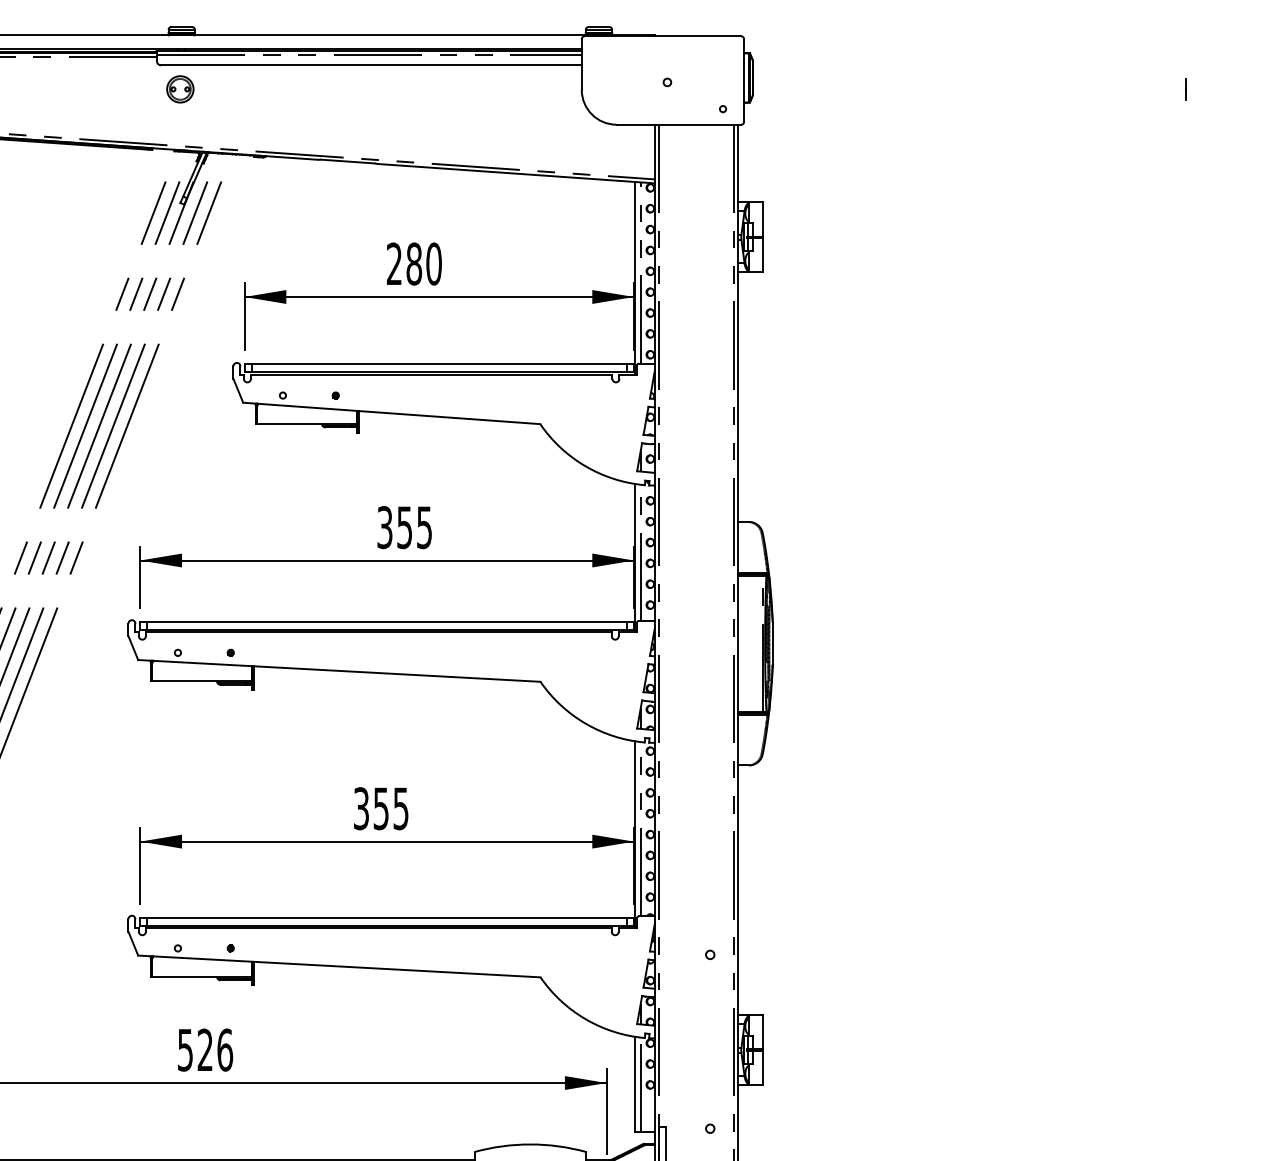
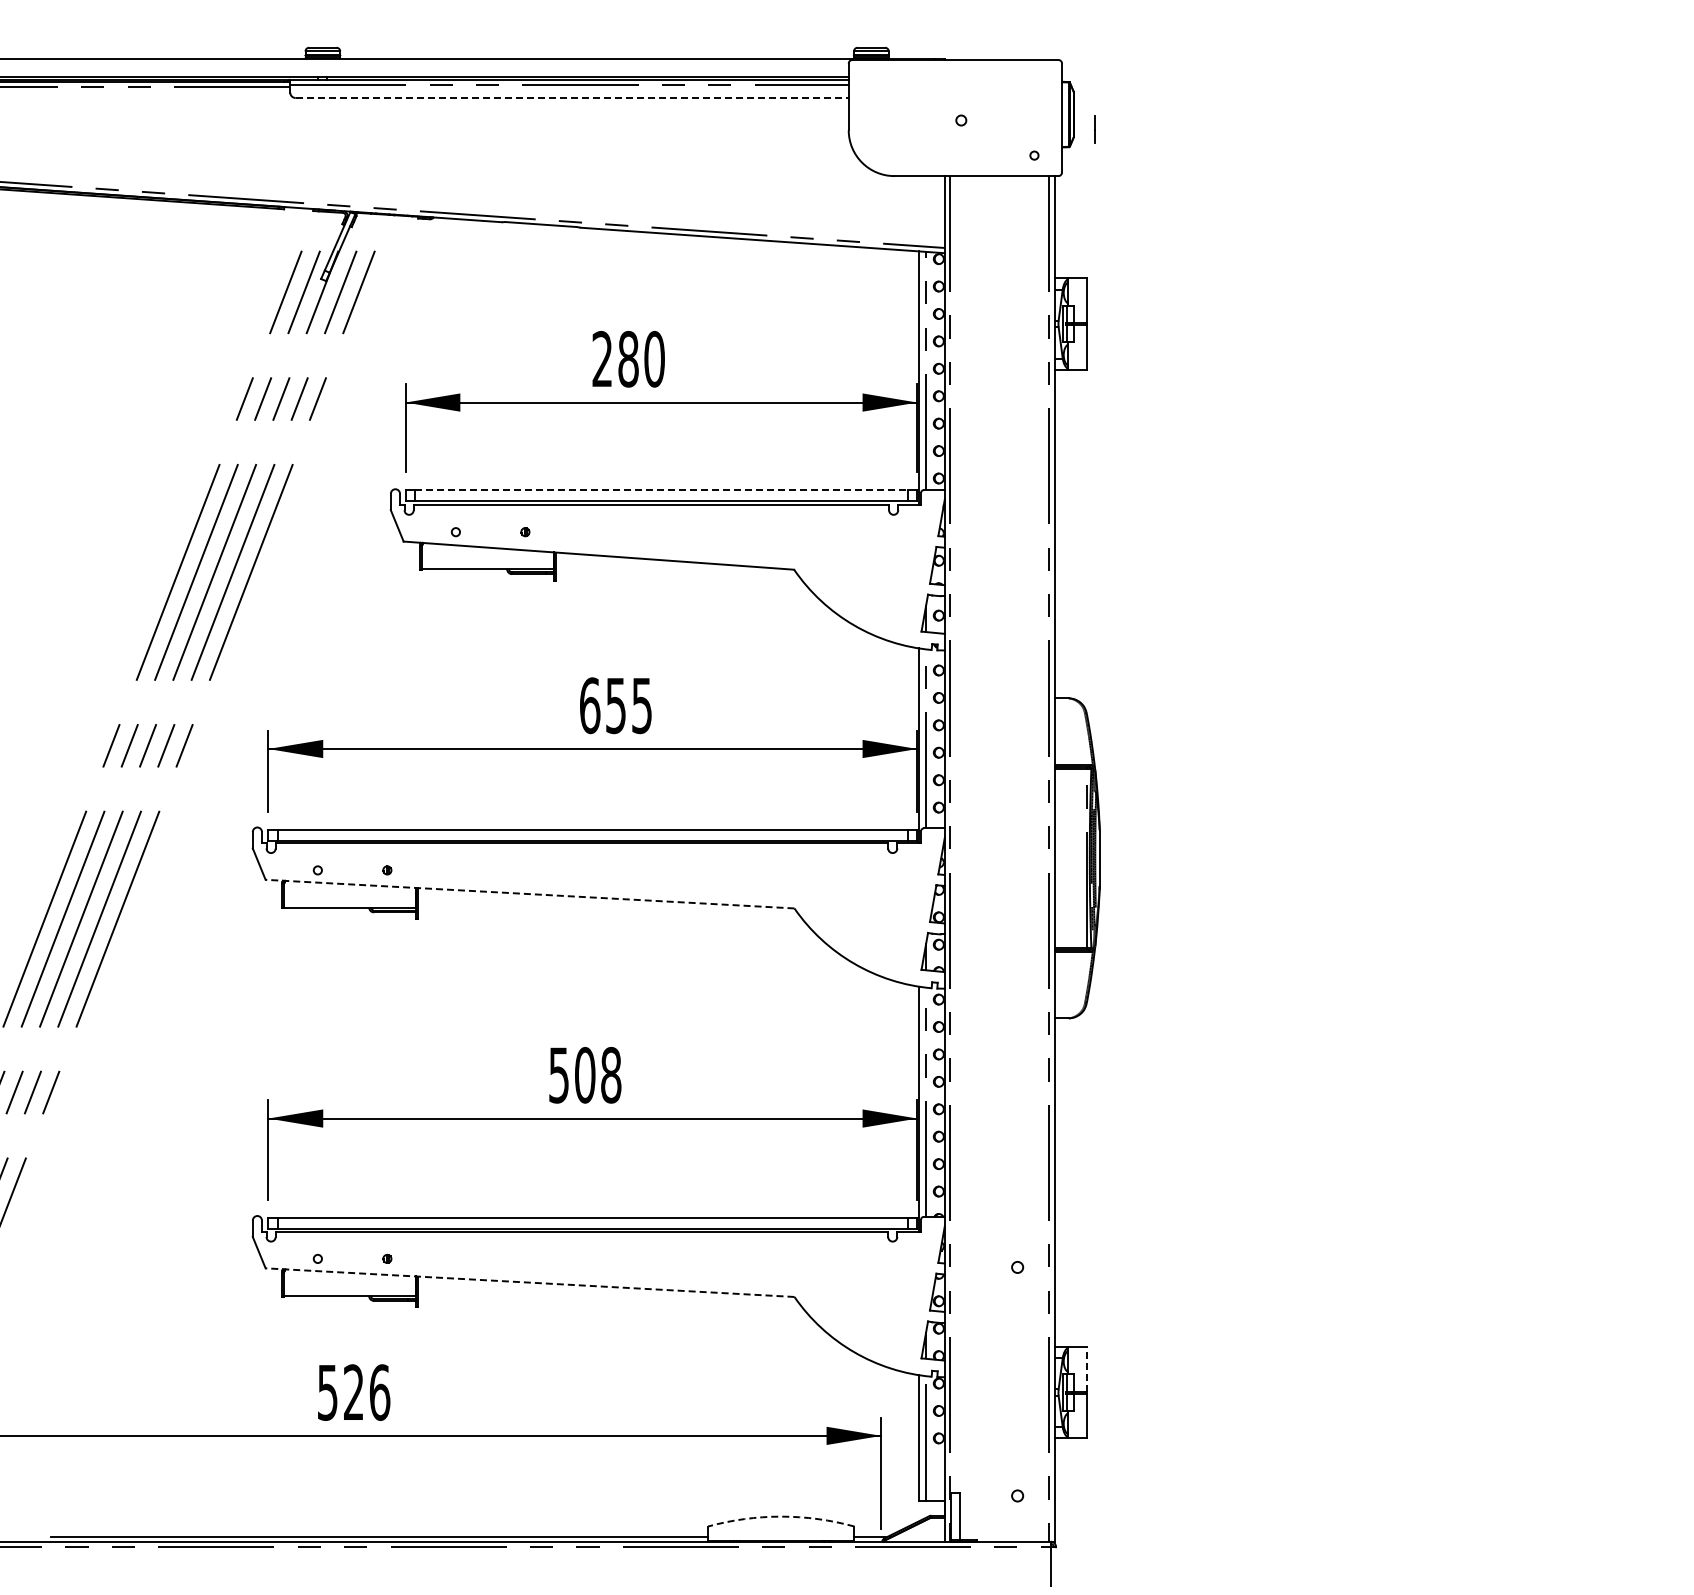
line: (371, 65) -> (572, 98), solid -> dashed
part: (179, 89) -> (320, 129), removed
line: (1185, 89) -> (1094, 129), moved
line: (439, 363) -> (661, 490), solid -> dashed
text: (385, 527) -> (590, 705), 355 -> 655
line: (339, 671) -> (530, 894), solid -> dashed
text: (381, 808) -> (585, 1074), 355 -> 508
line: (339, 966) -> (530, 1282), solid -> dashed
line: (763, 1031) -> (1087, 1368), solid -> dashed
arc: (530, 1144) -> (781, 1516), solid -> dashed

